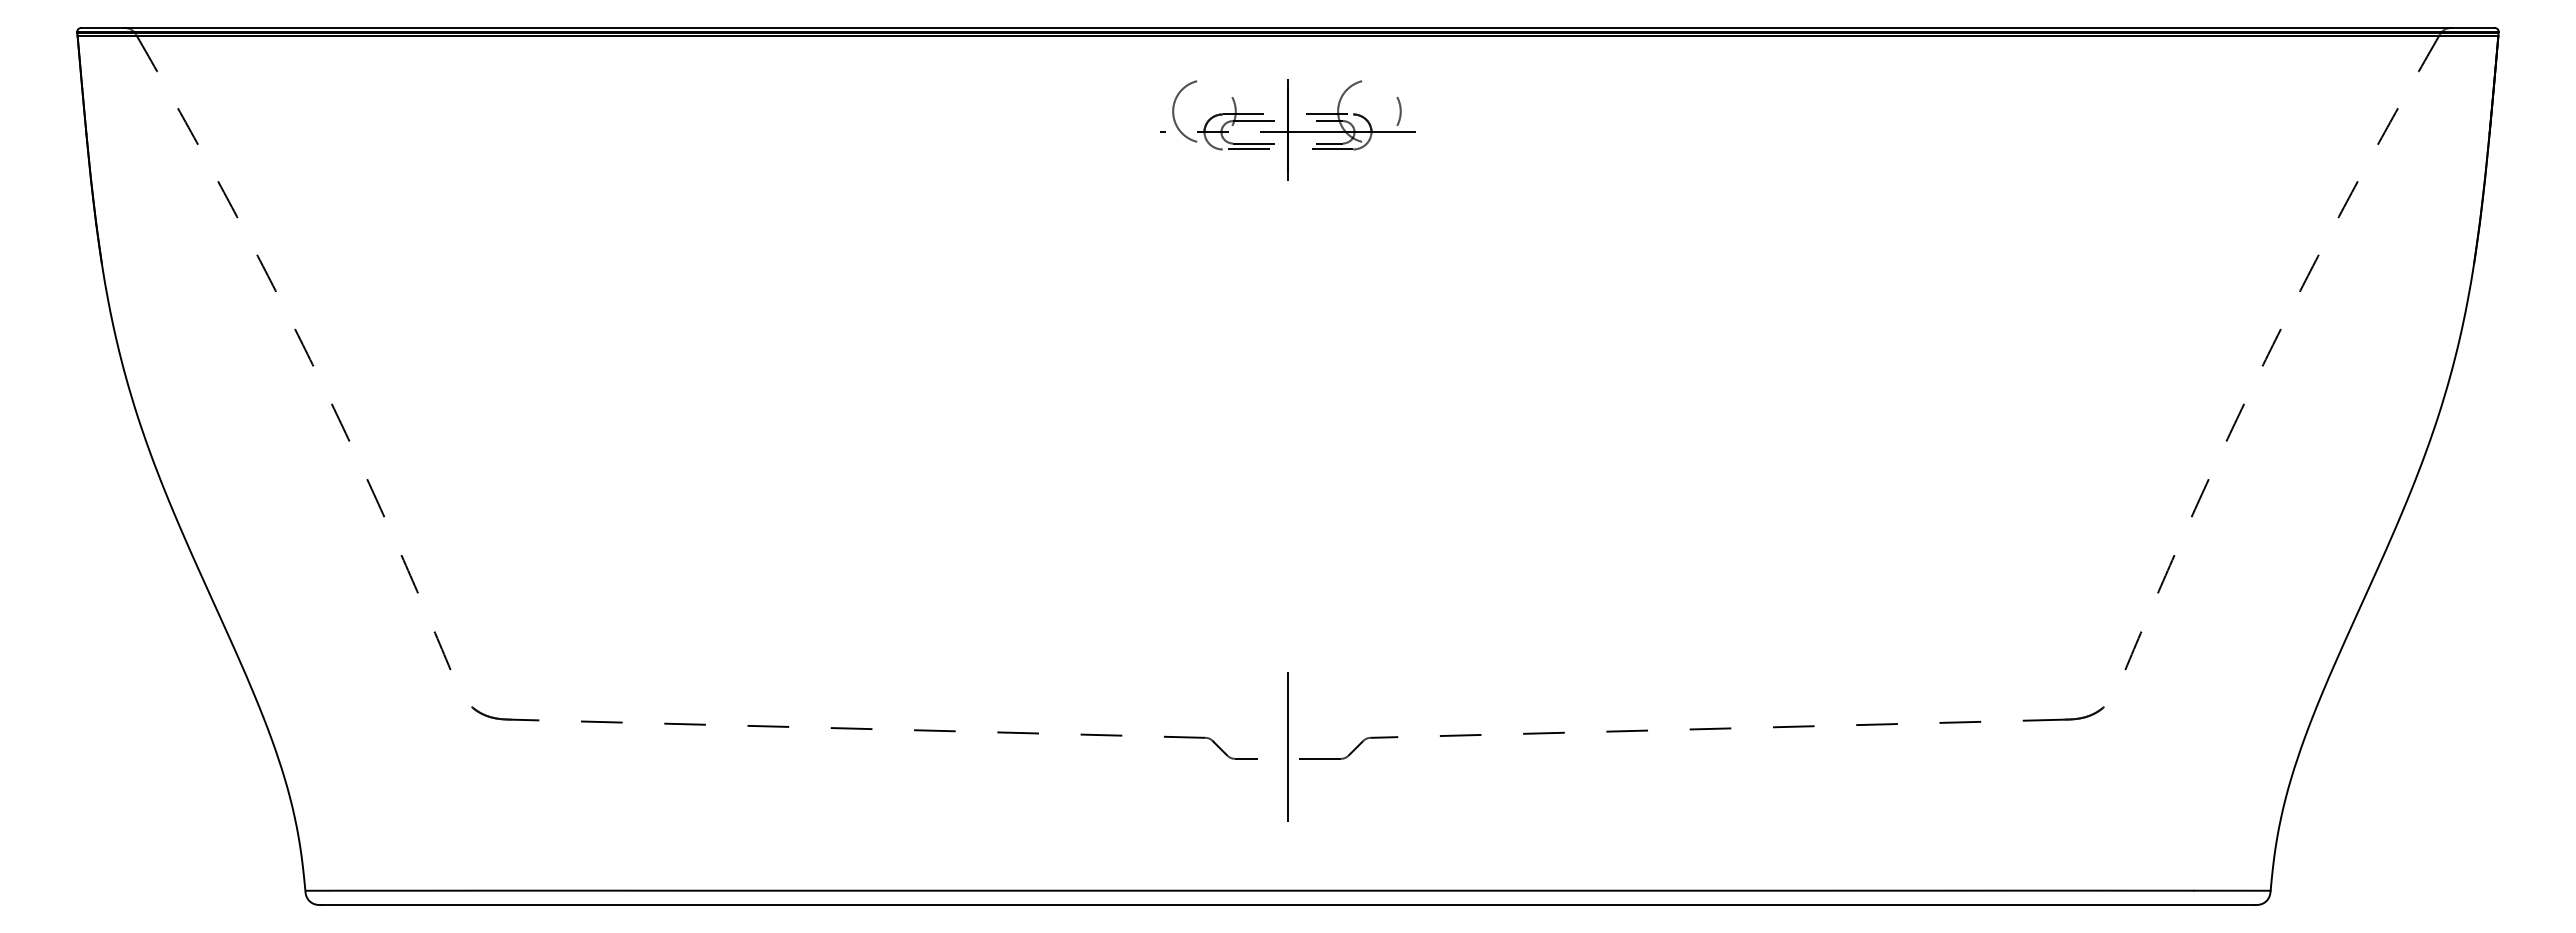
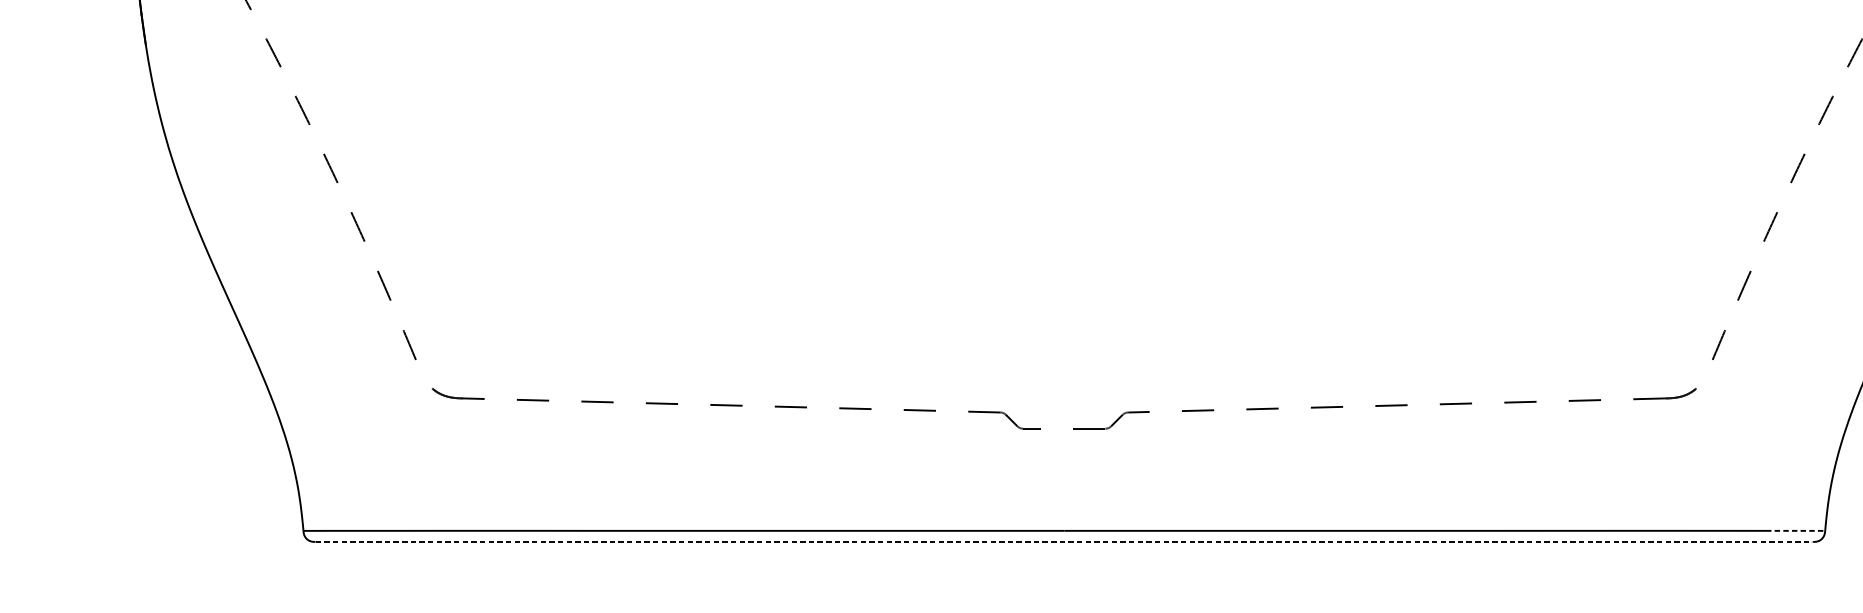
line: (1288, 747) -> (1064, 419), removed
line: (2232, 890) -> (1795, 530), solid -> dashed
line: (1288, 904) -> (1064, 541), solid -> dashed

